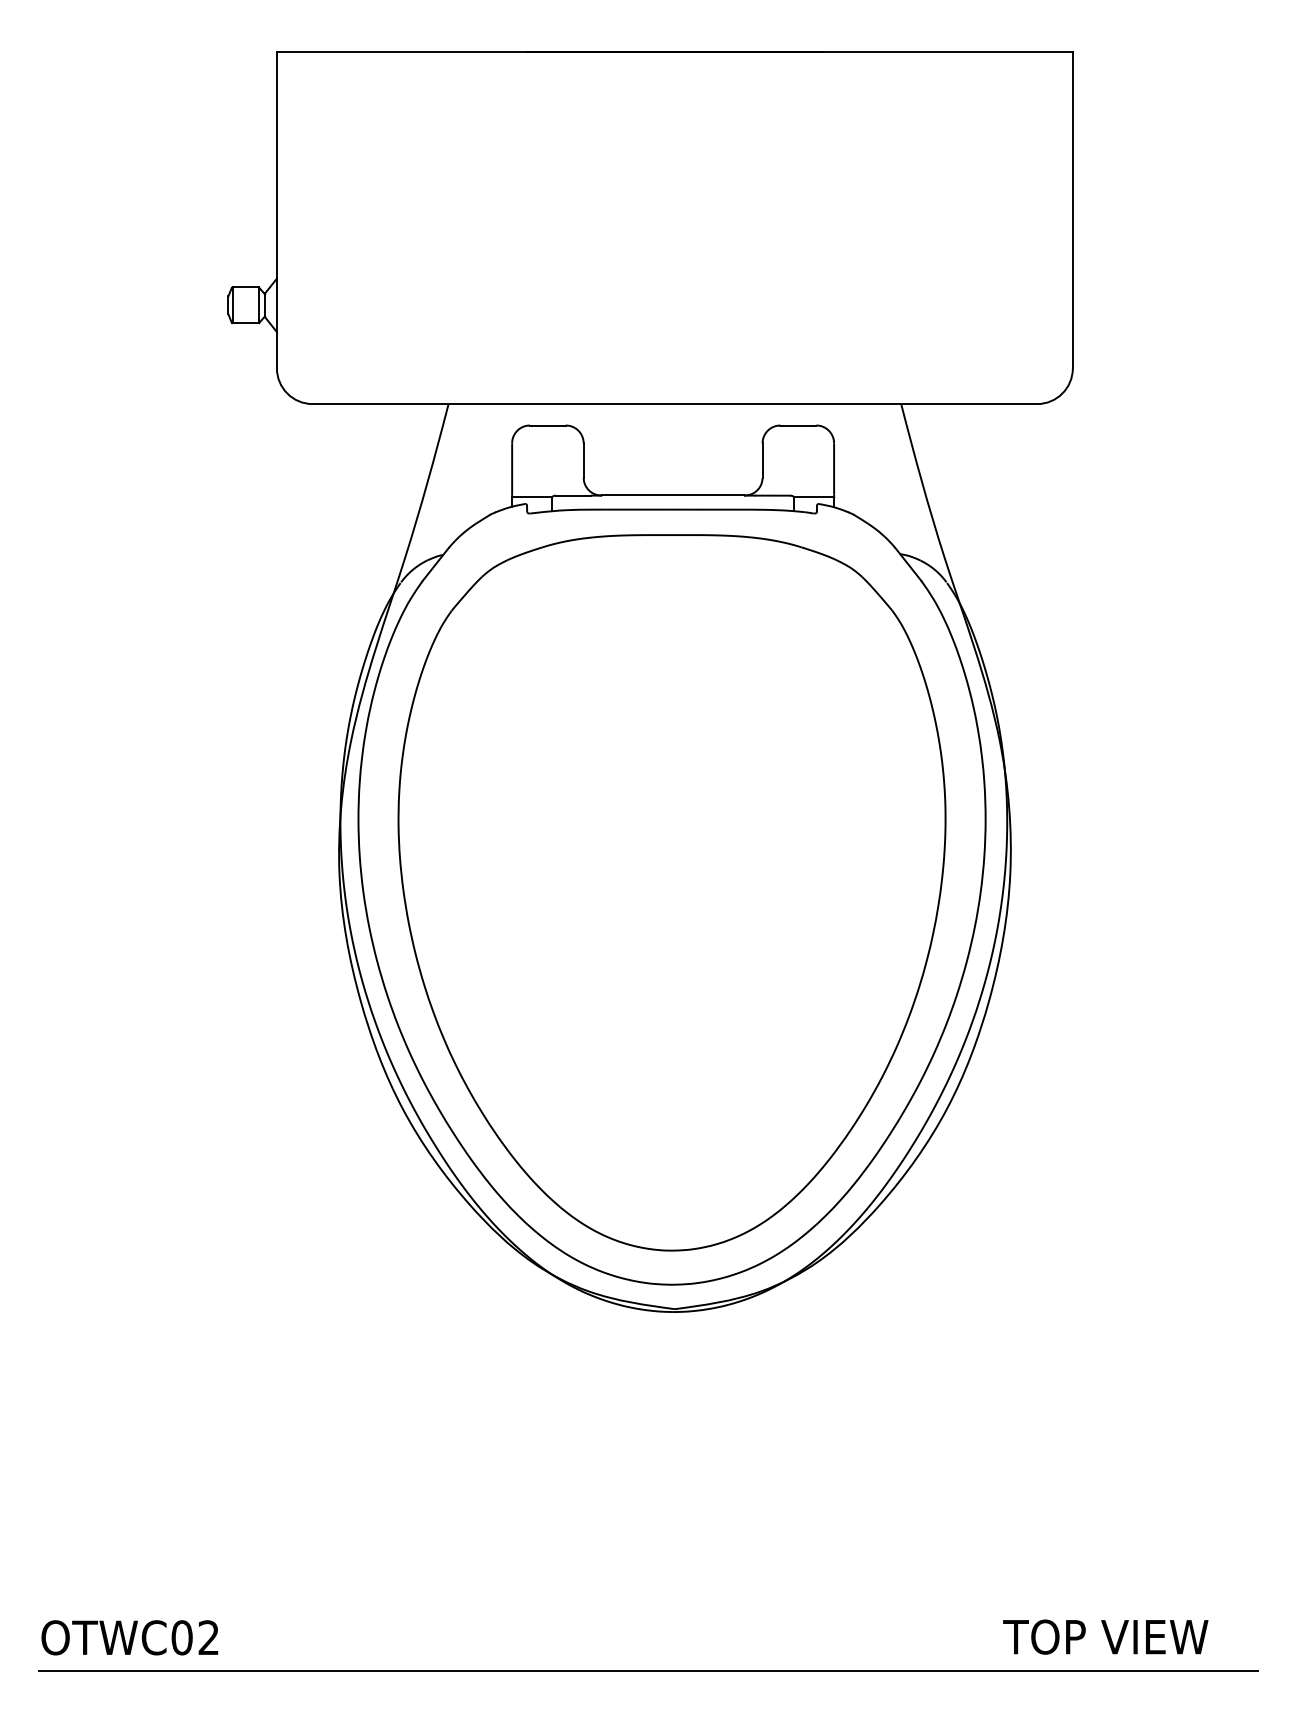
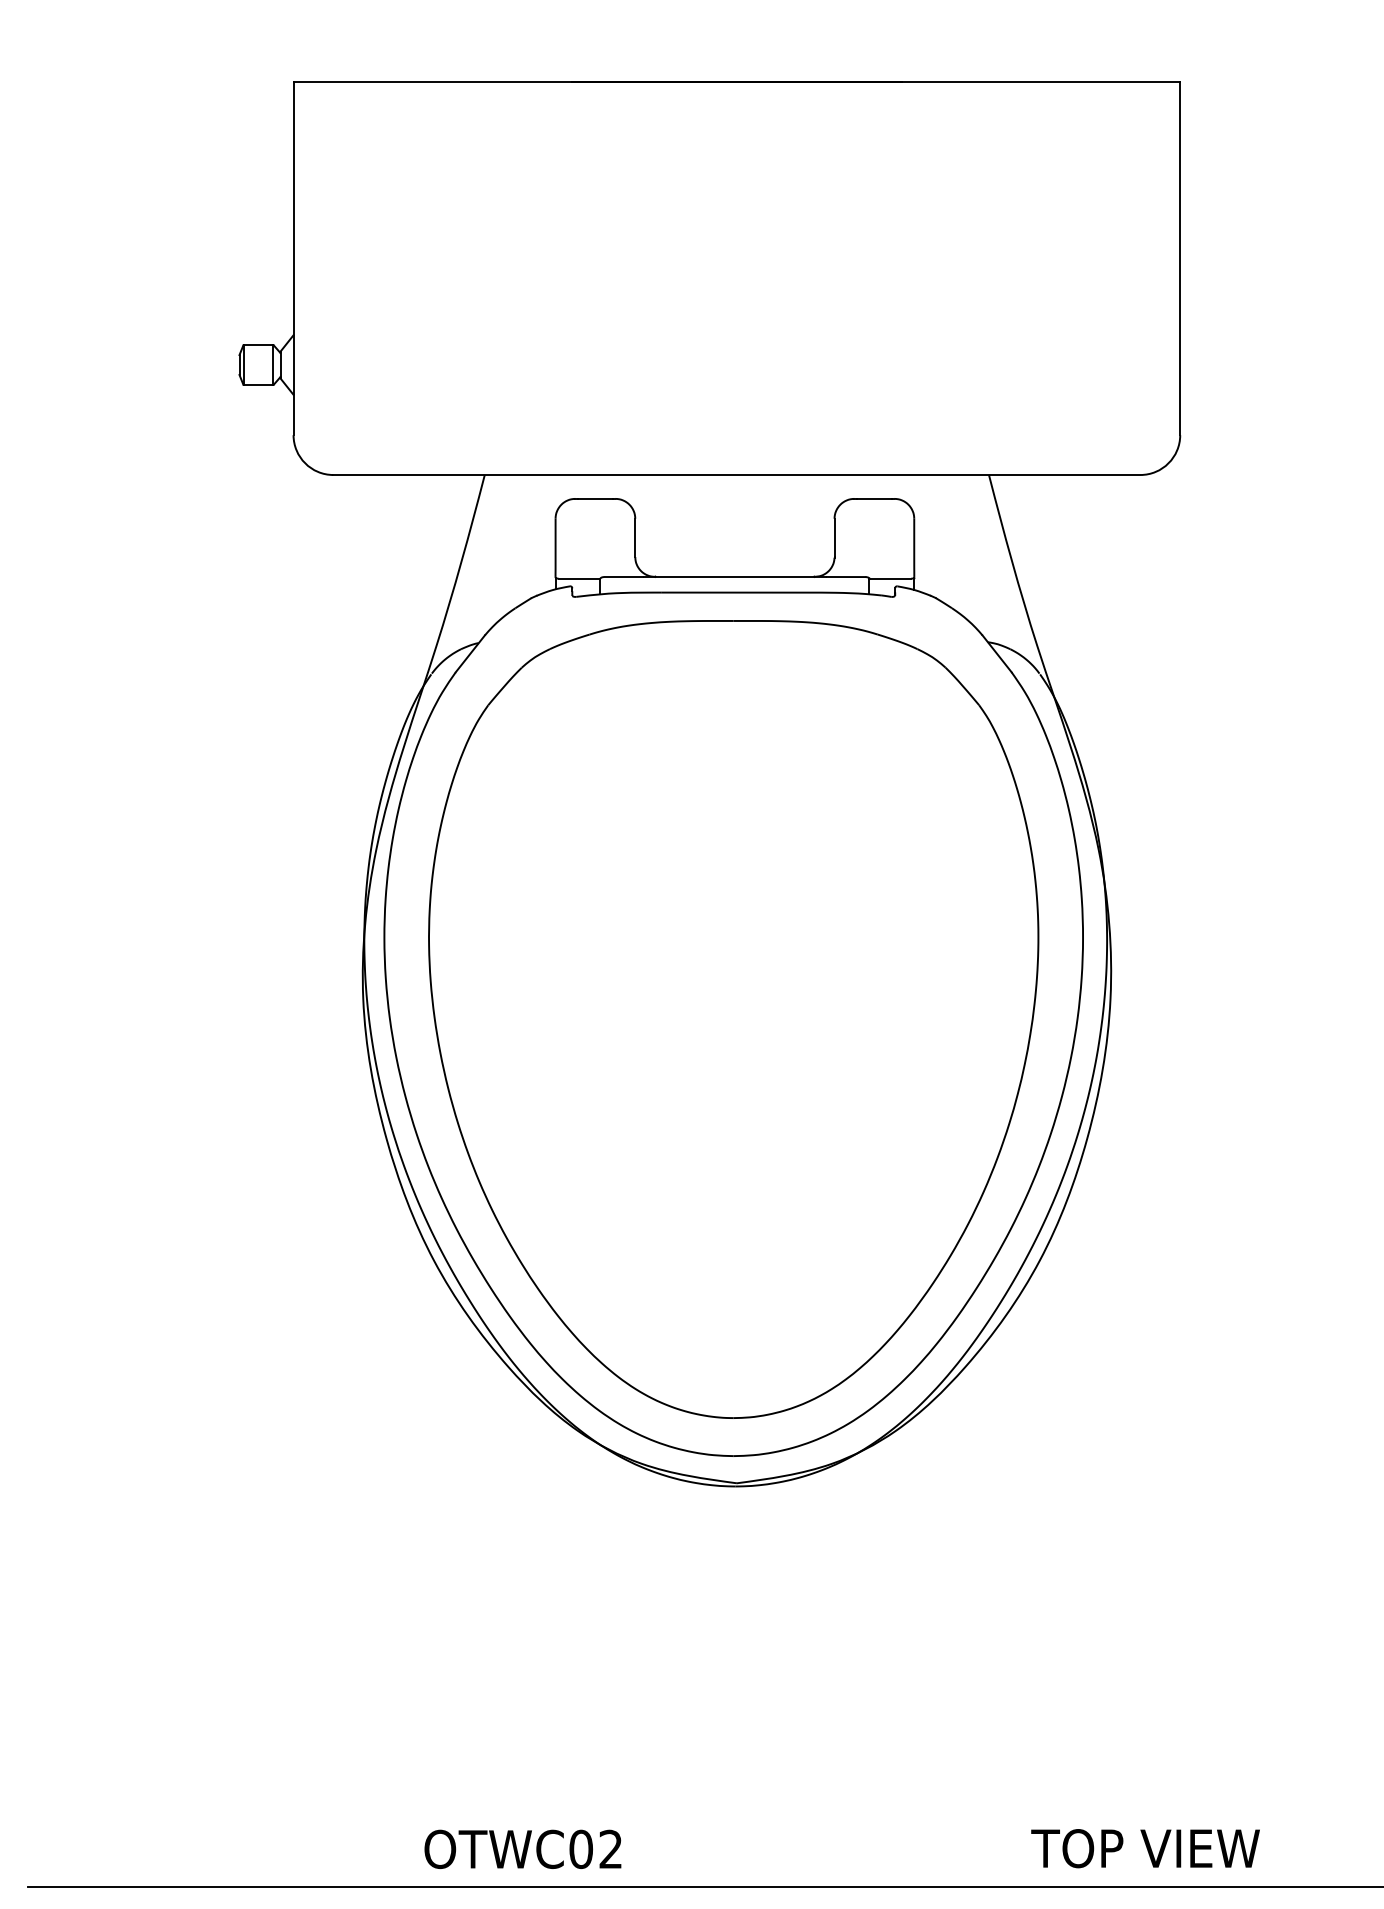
text: (1105, 1636) -> (1145, 1847), moved
text: (129, 1637) -> (522, 1849), moved

